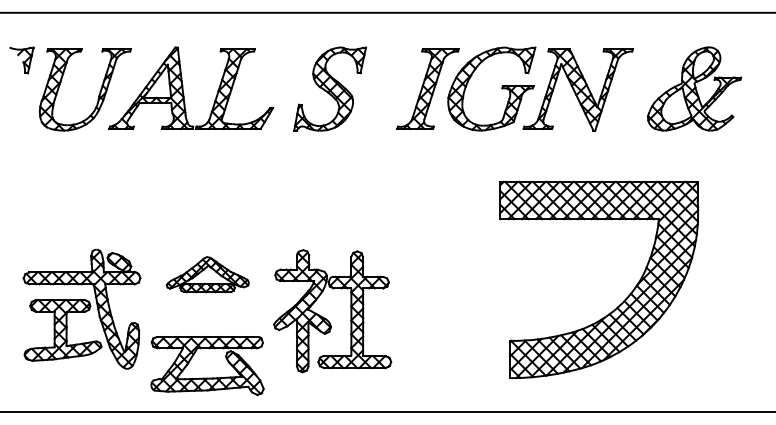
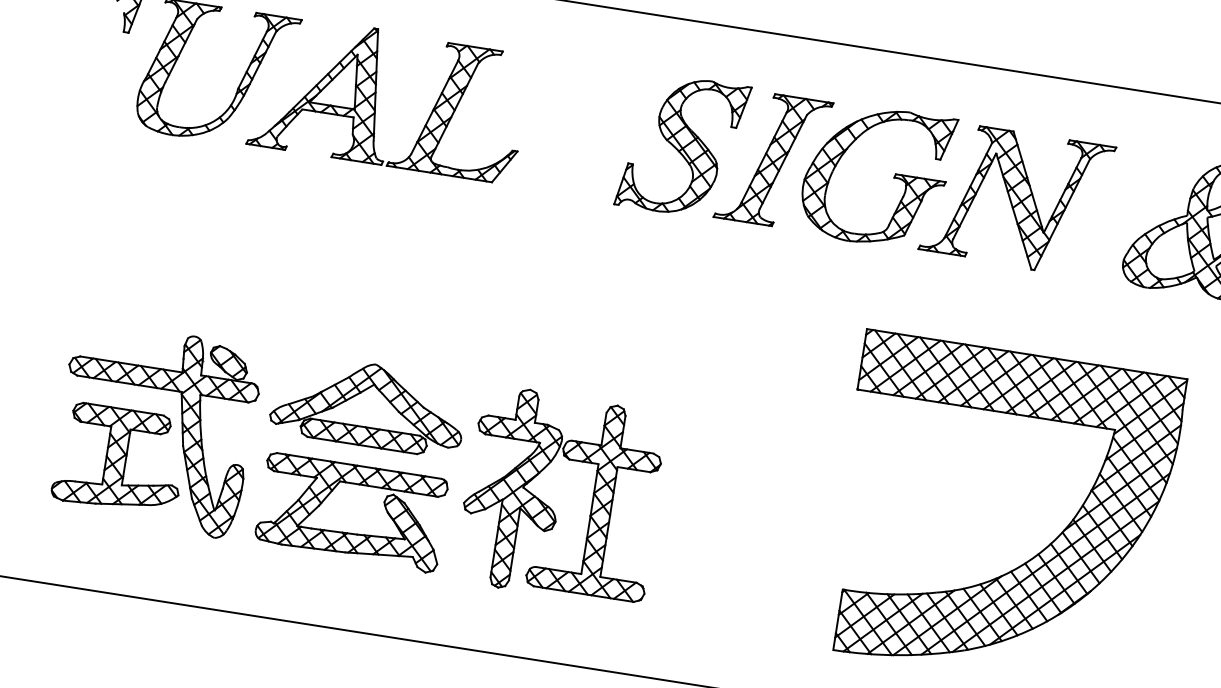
part: (329, 88) -> (682, 144), moved
part: (207, 274) -> (368, 404), size x1.43
part: (207, 366) -> (351, 513), moved

